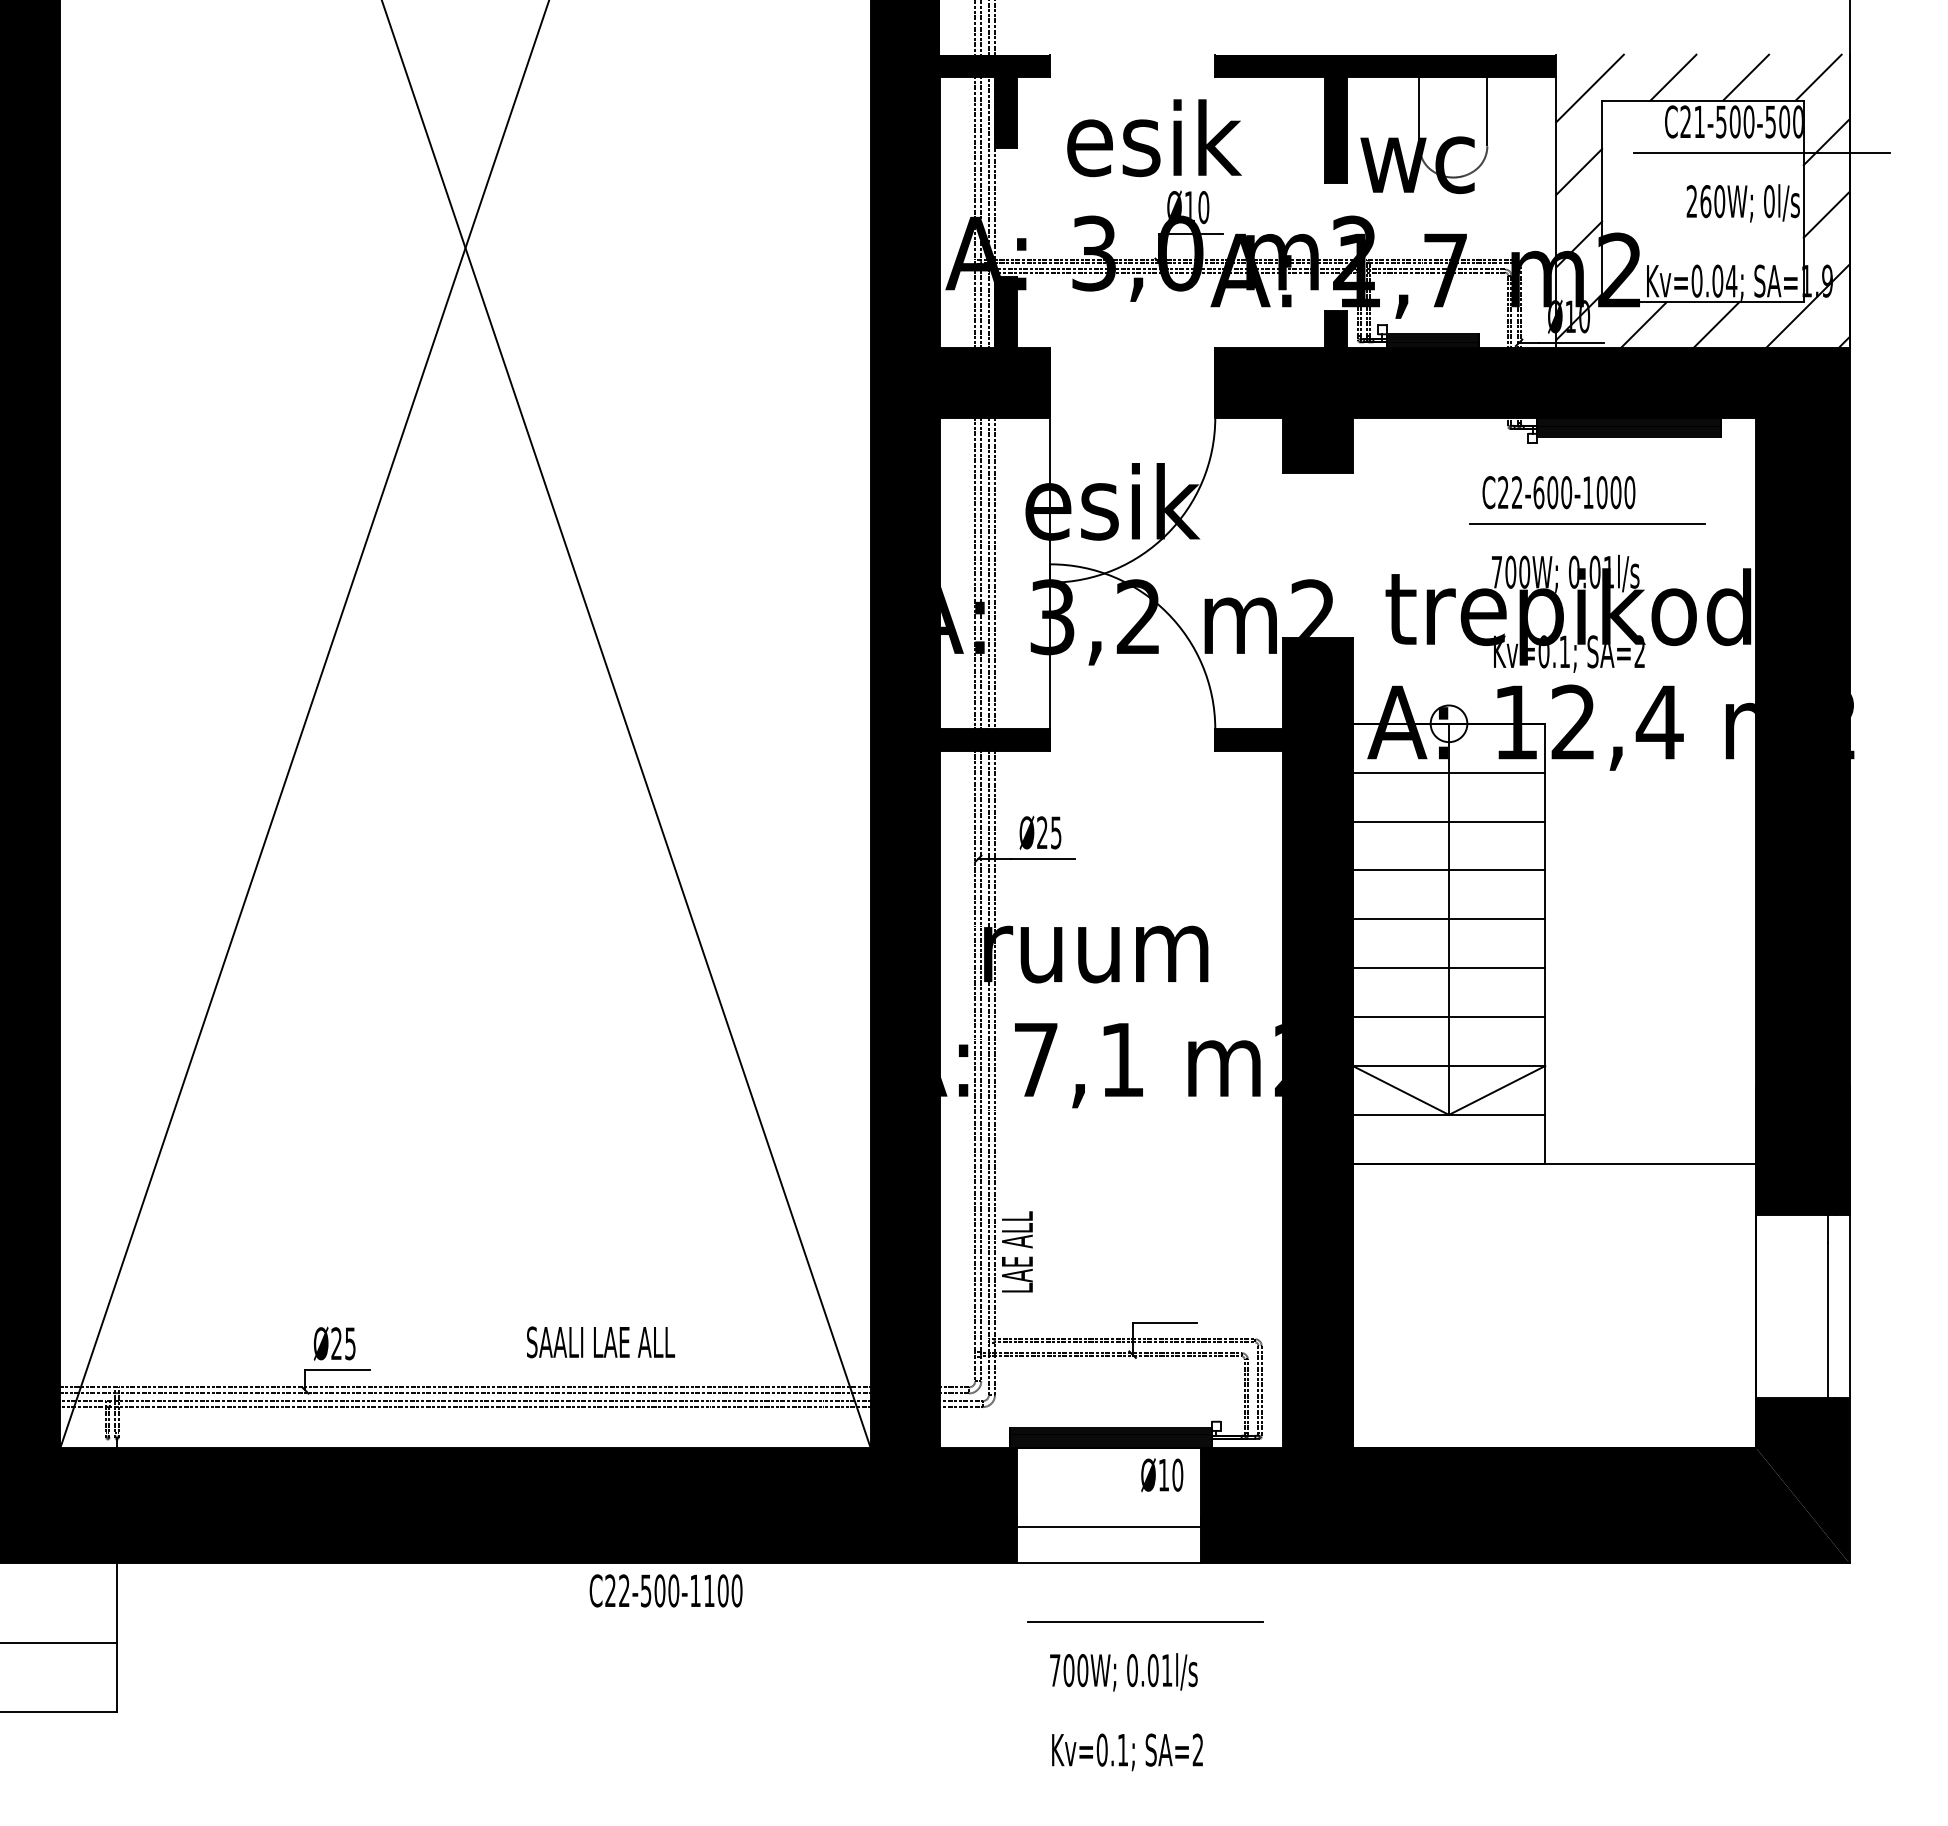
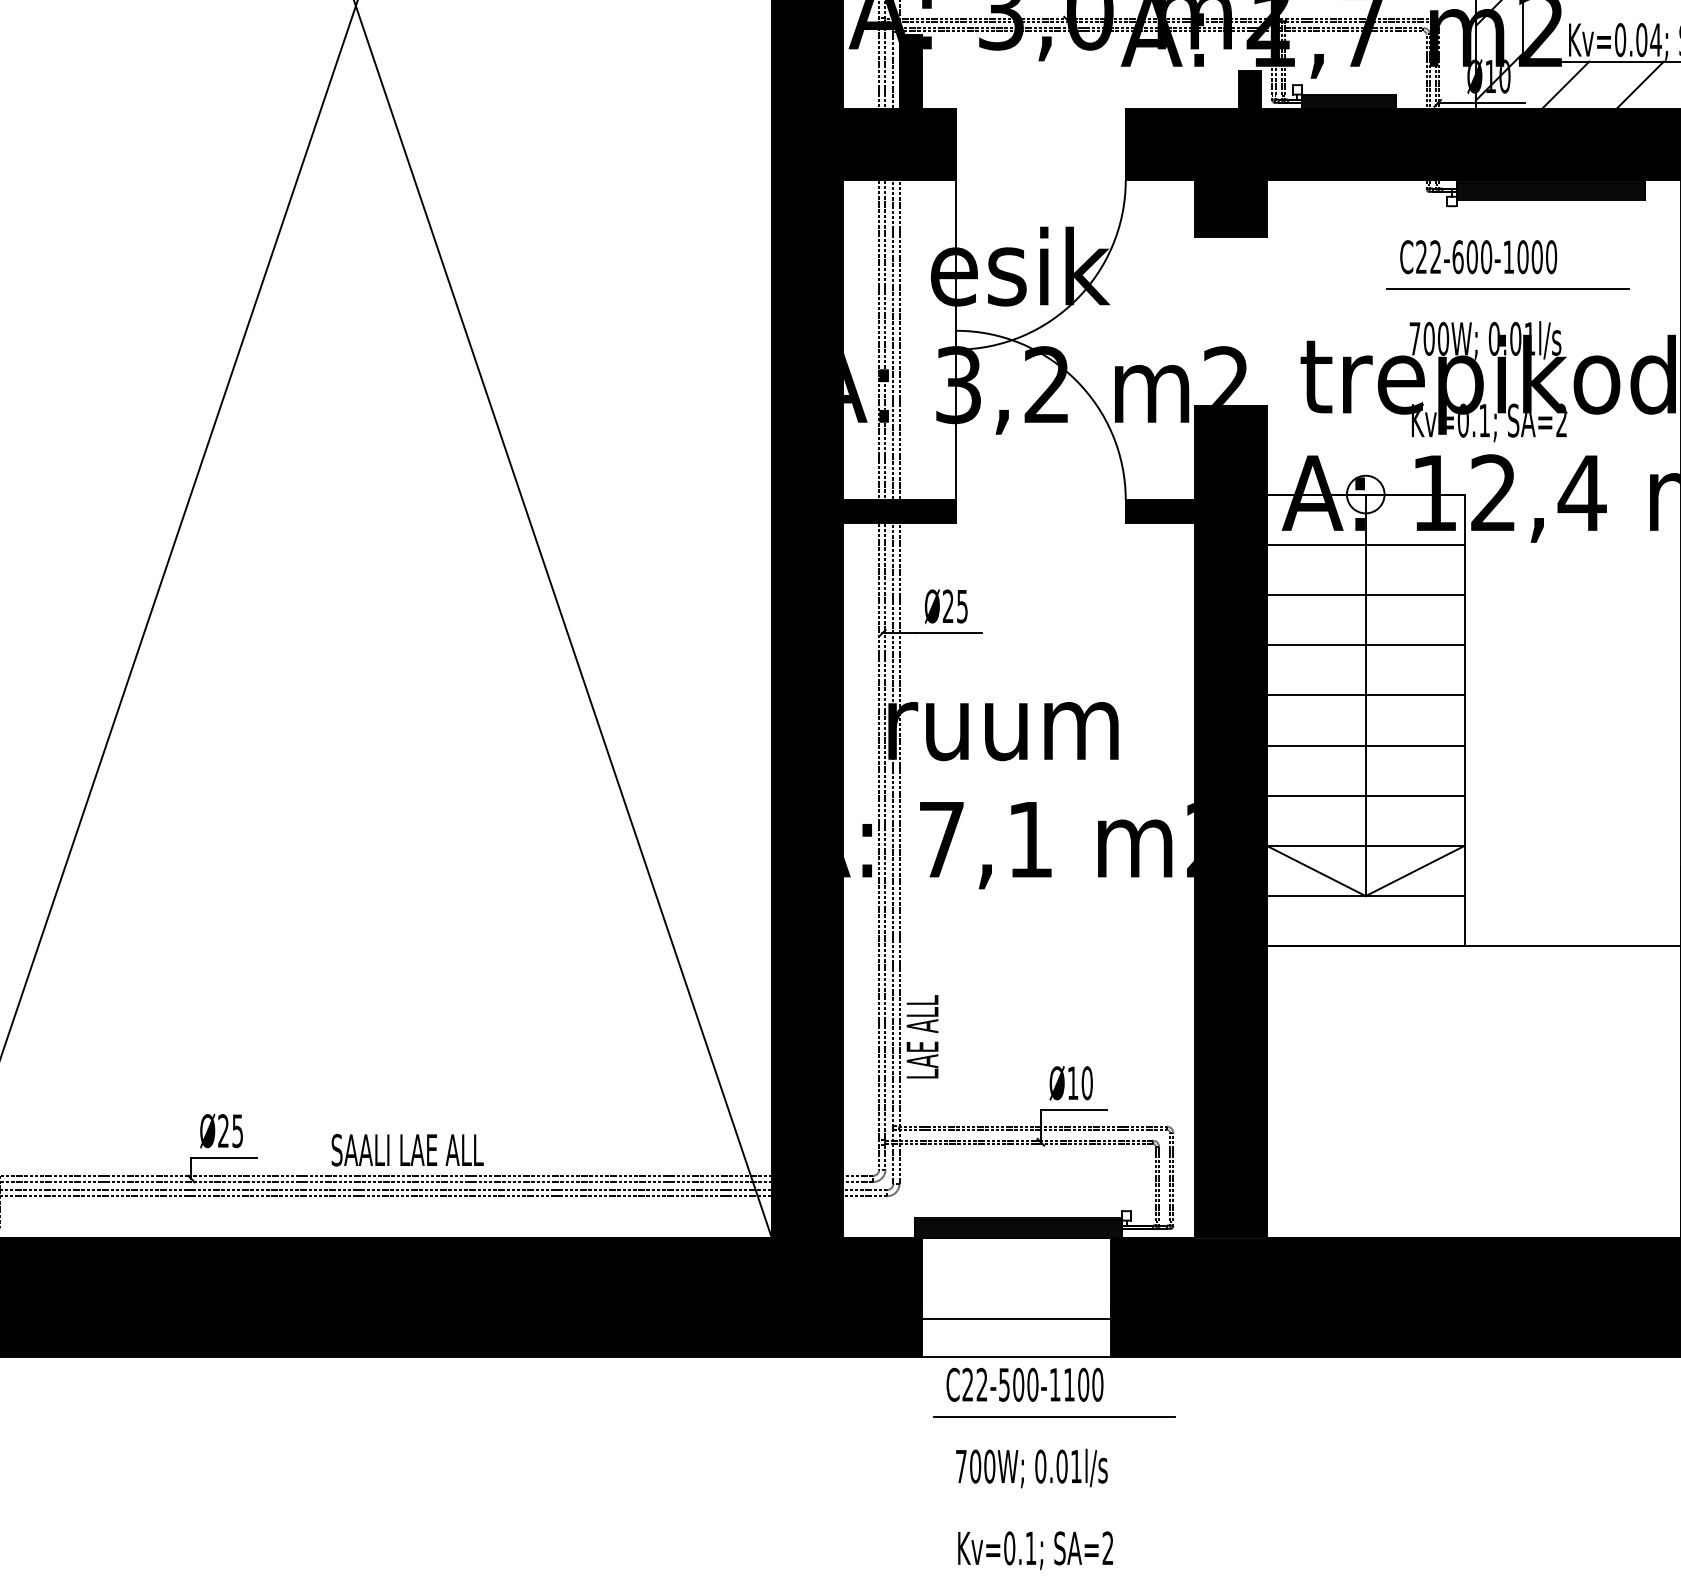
text: (600, 1342) -> (407, 1150), moved
text: (1162, 1475) -> (1071, 1083), moved
text: (665, 1590) -> (1024, 1384), moved

